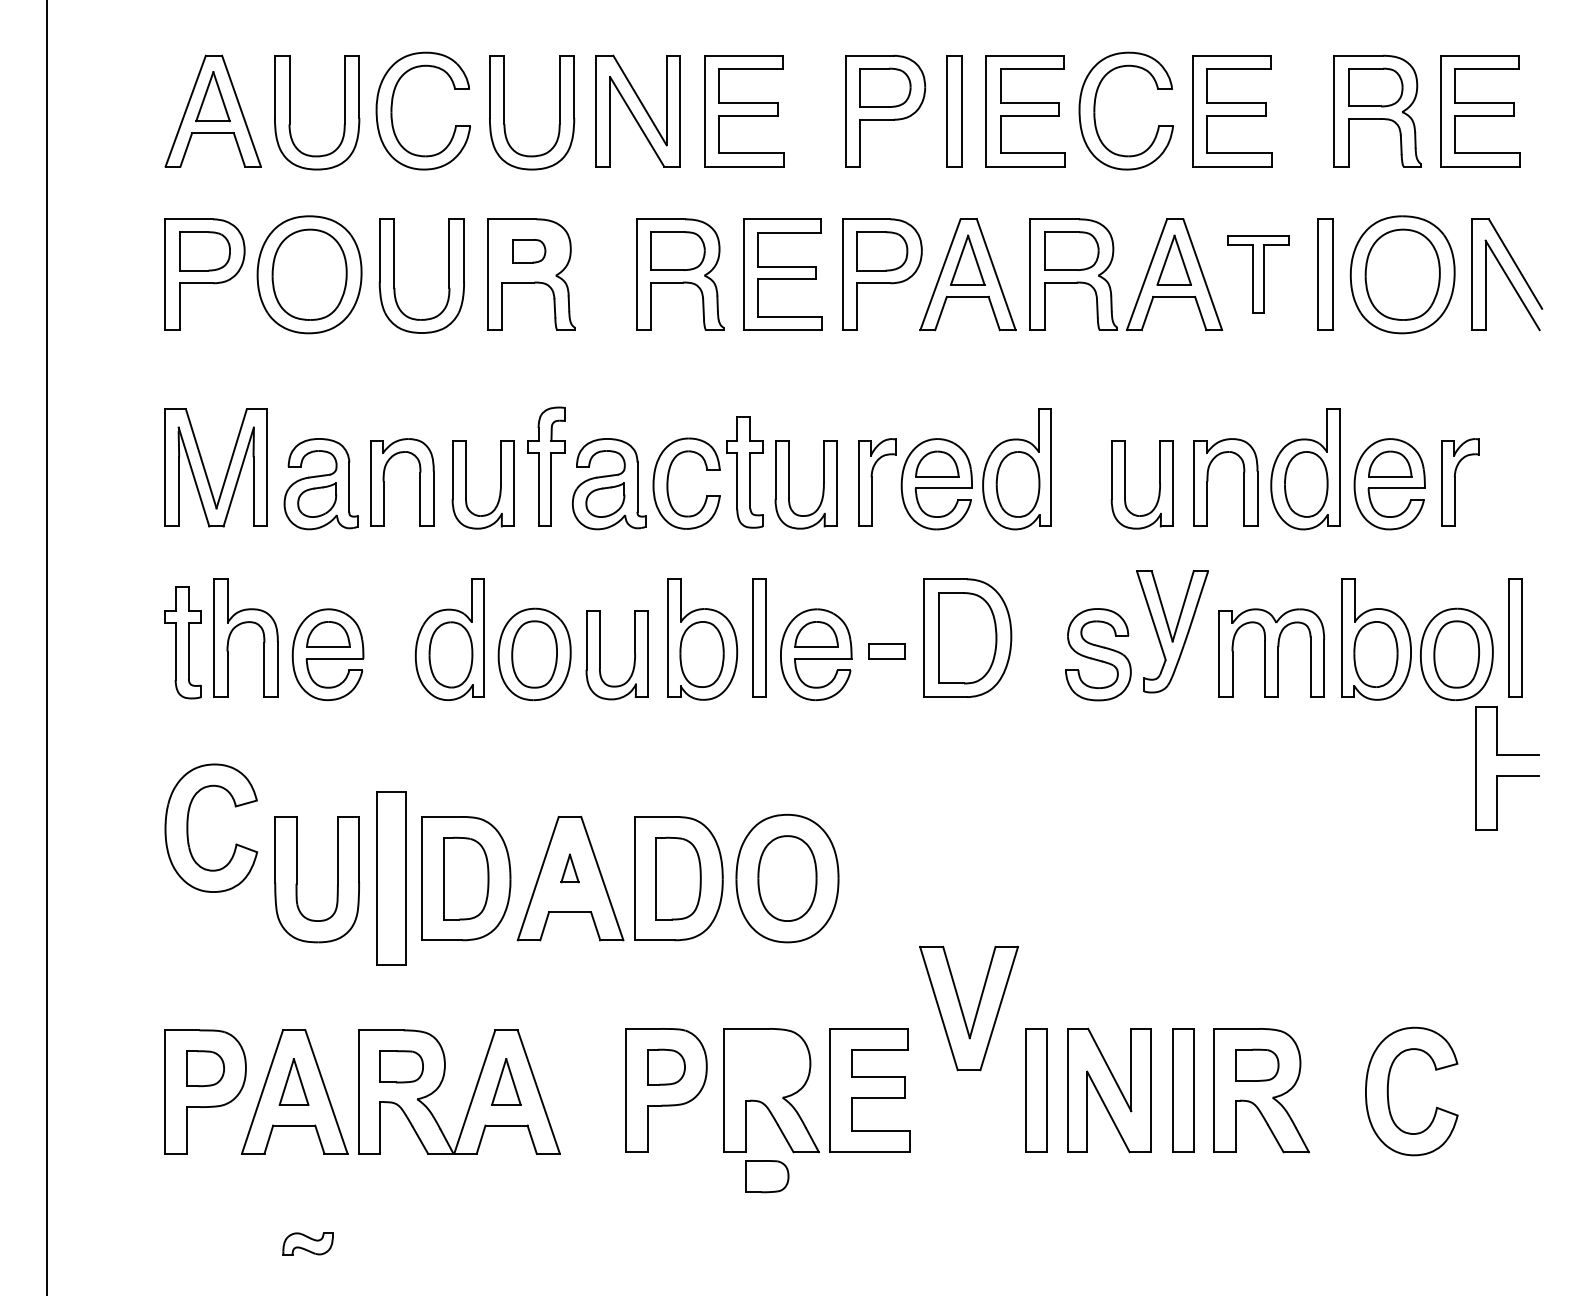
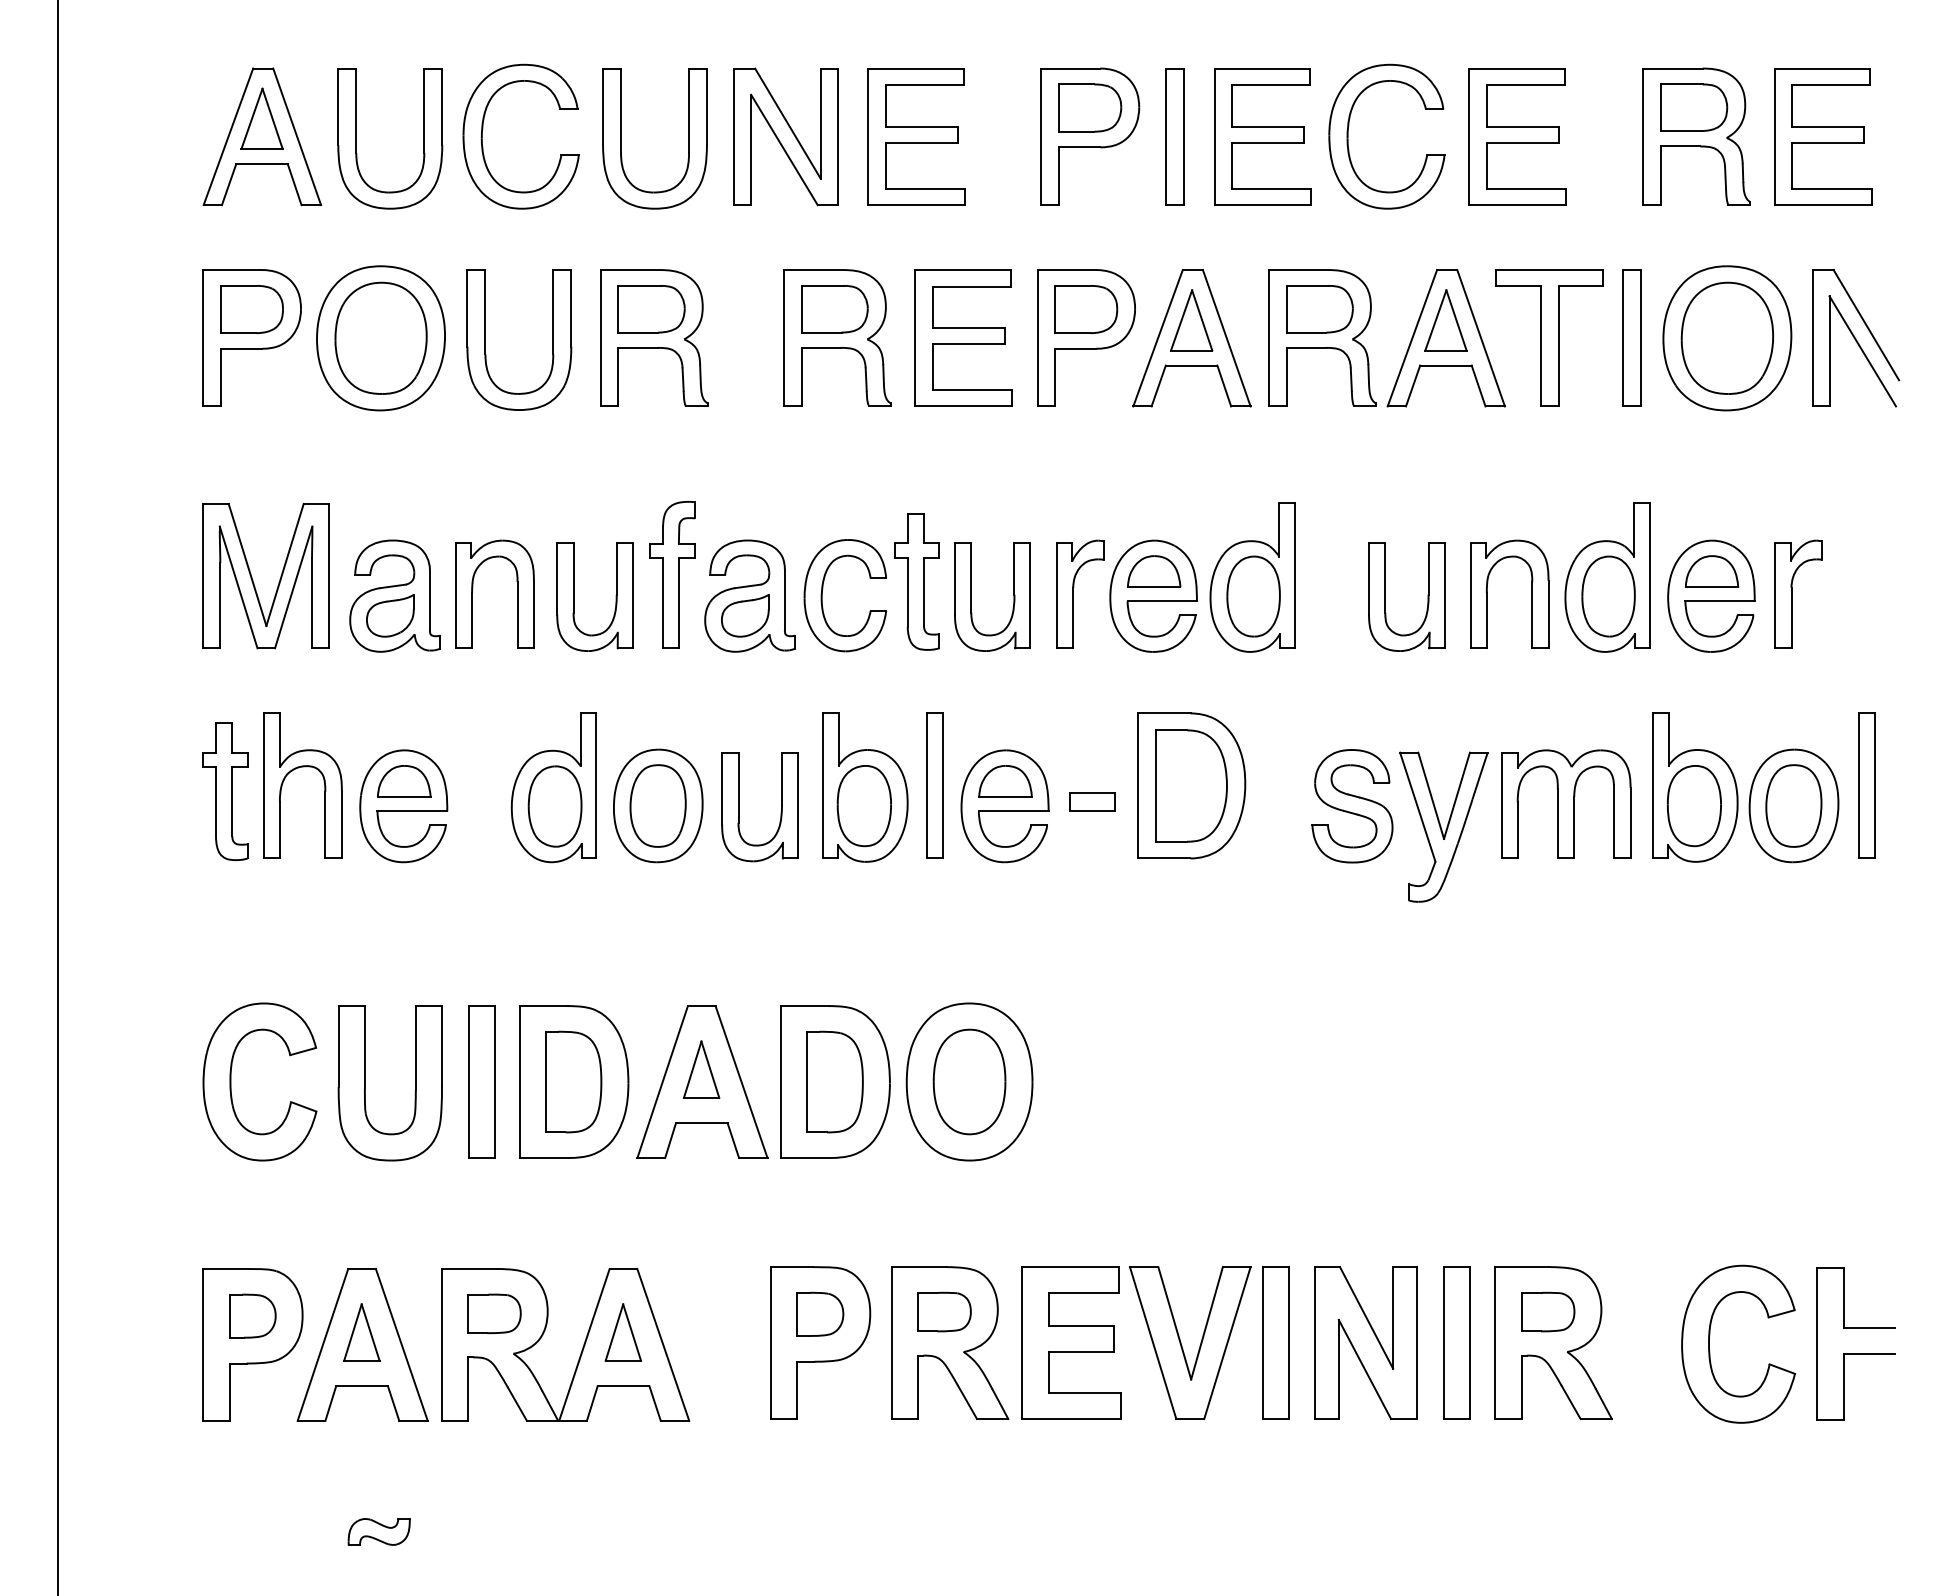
part: (529, 251) -> (651, 309), size x1.67
part: (1258, 274) -> (1549, 337), size x1.43
part: (1172, 631) -> (1443, 826), moved
part: (1506, 775) -> (1855, 1353), moved
part: (188, 827) -> (231, 1081), moved
part: (569, 868) -> (701, 1069), size x1.67
part: (391, 878) -> (481, 1081), size x0.71
part: (962, 1010) -> (1182, 1345), moved
part: (767, 1176) -> (944, 1311), moved

